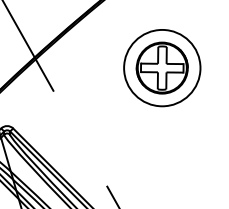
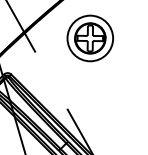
part: (160, 68) -> (89, 38), moved

